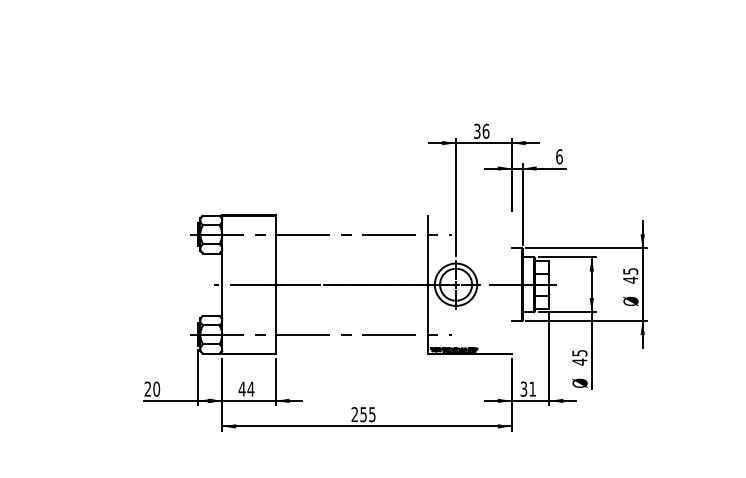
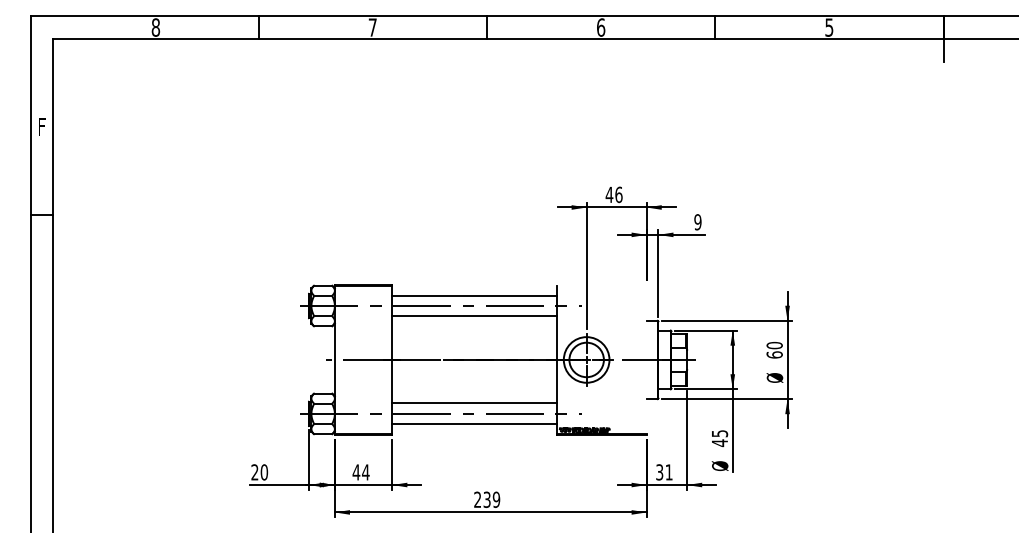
text: (477, 131) -> (609, 194), 36 -> 46
text: (559, 157) -> (697, 222), 6 -> 9
line: (351, 224) -> (474, 295), added
line: (351, 244) -> (474, 316), added
text: (630, 275) -> (774, 349), 45 -> 60
line: (351, 325) -> (474, 403), added
line: (351, 344) -> (474, 424), added
text: (368, 414) -> (492, 499), 255 -> 239

